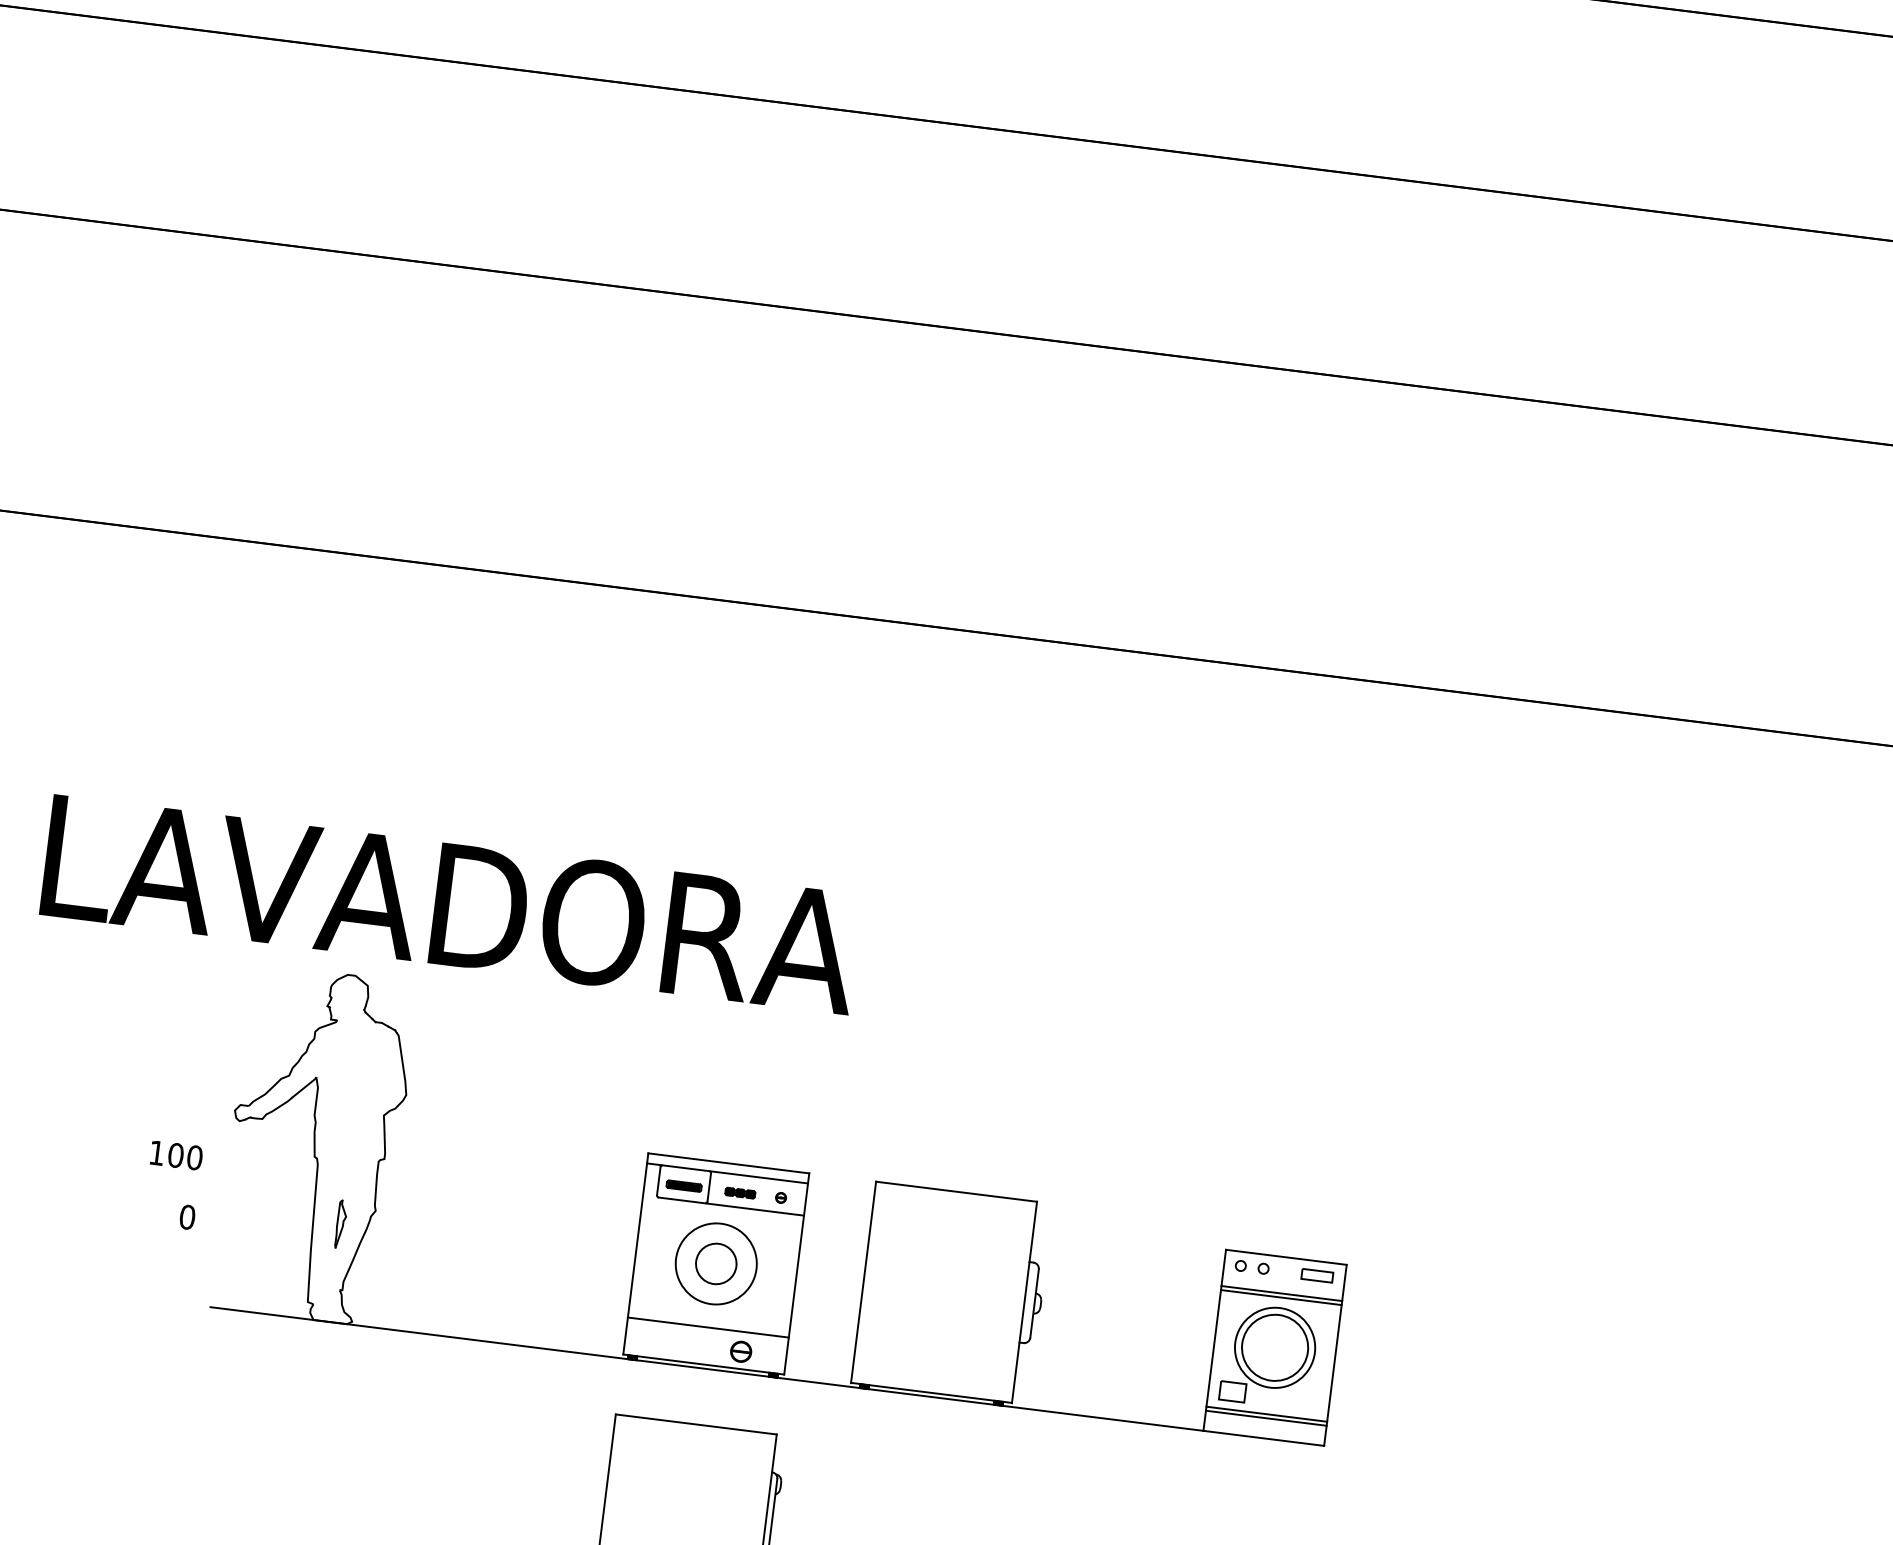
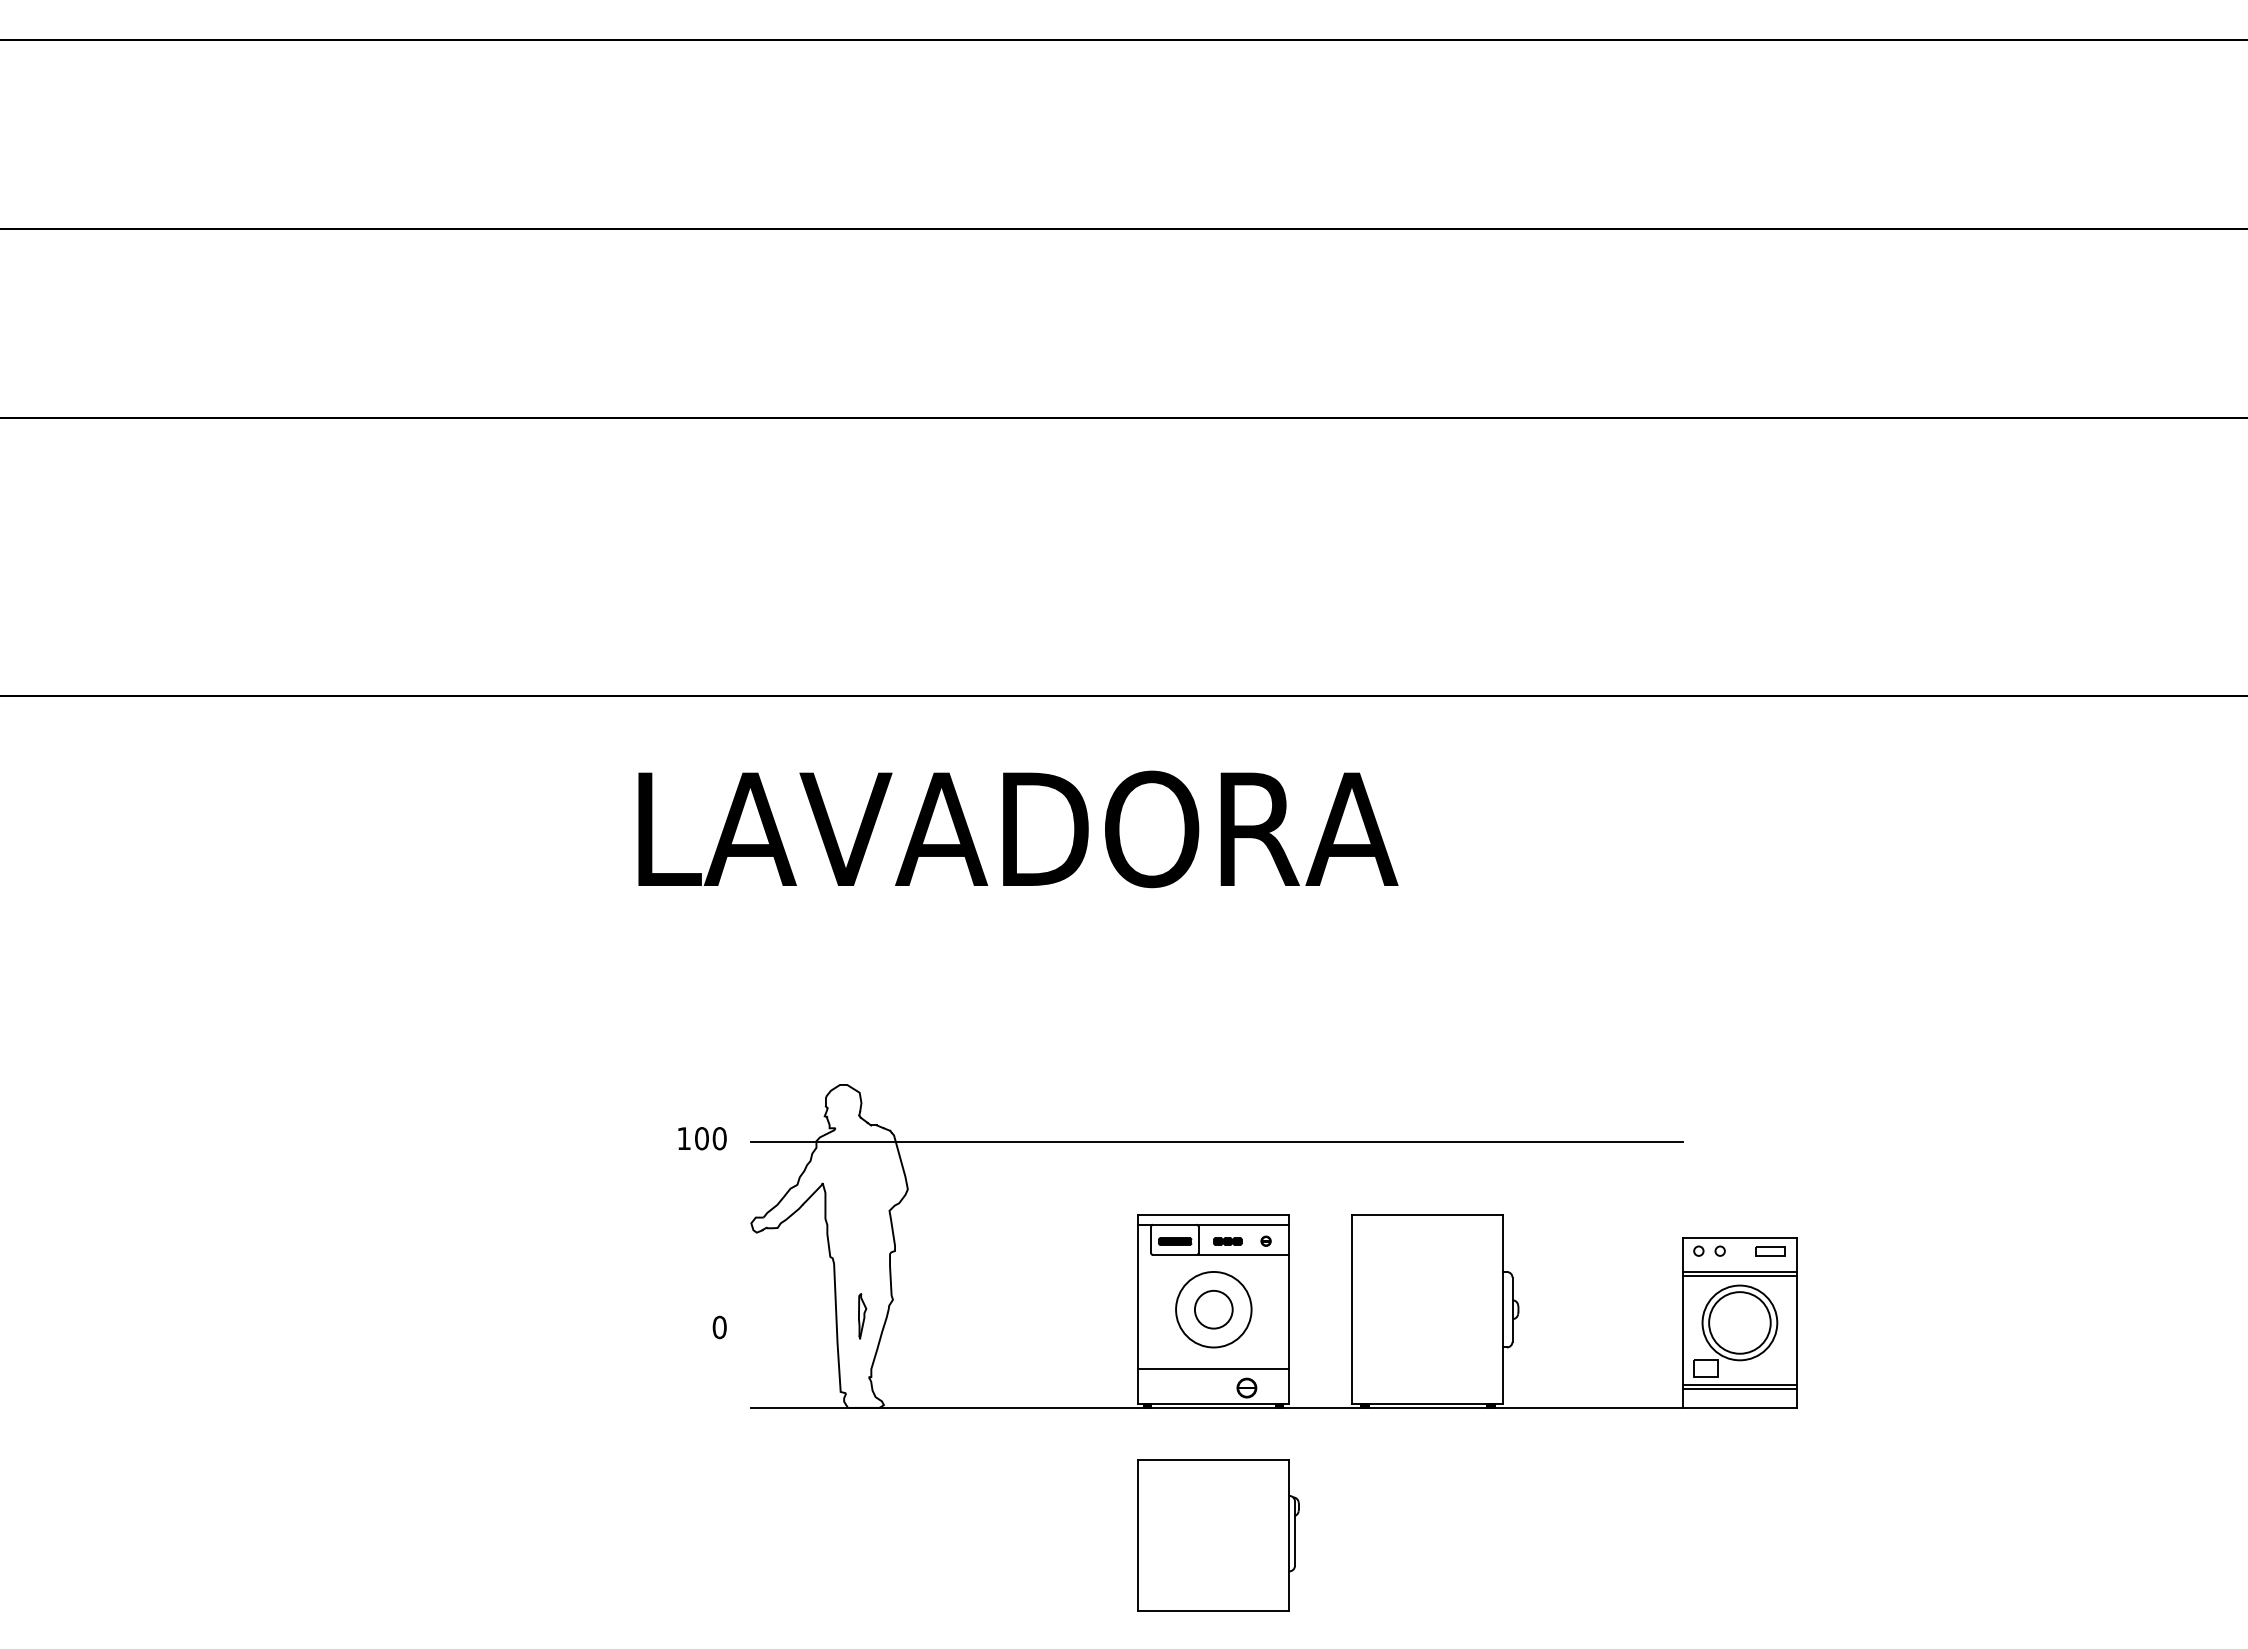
text: (451, 905) -> (1018, 829), moved
line: (742, 1085) -> (1217, 1141), added
text: (176, 1155) -> (702, 1138), moved

